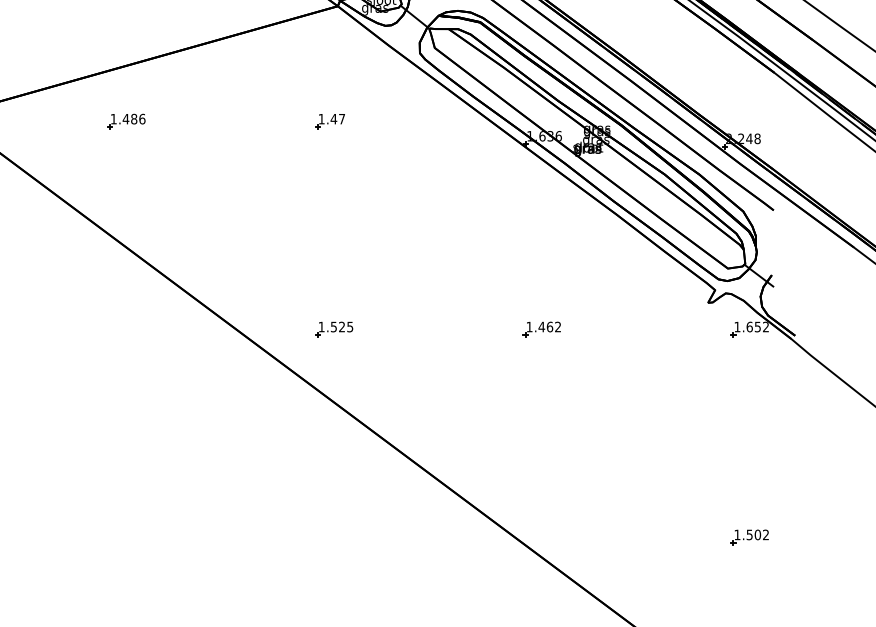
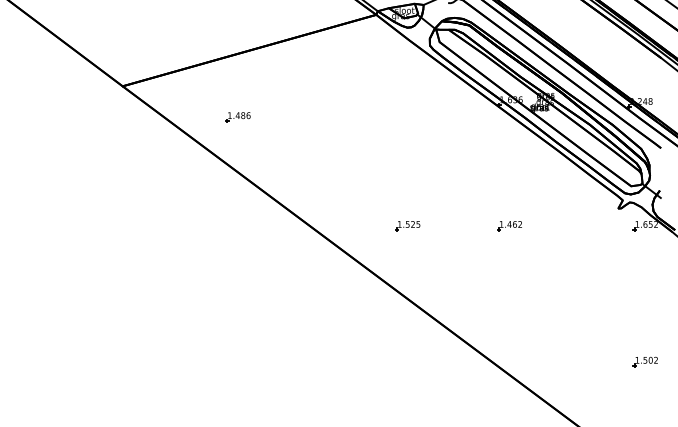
part: (125, 122) -> (237, 117), moved
part: (328, 122) -> (370, 90), removed
part: (333, 330) -> (407, 226), moved

